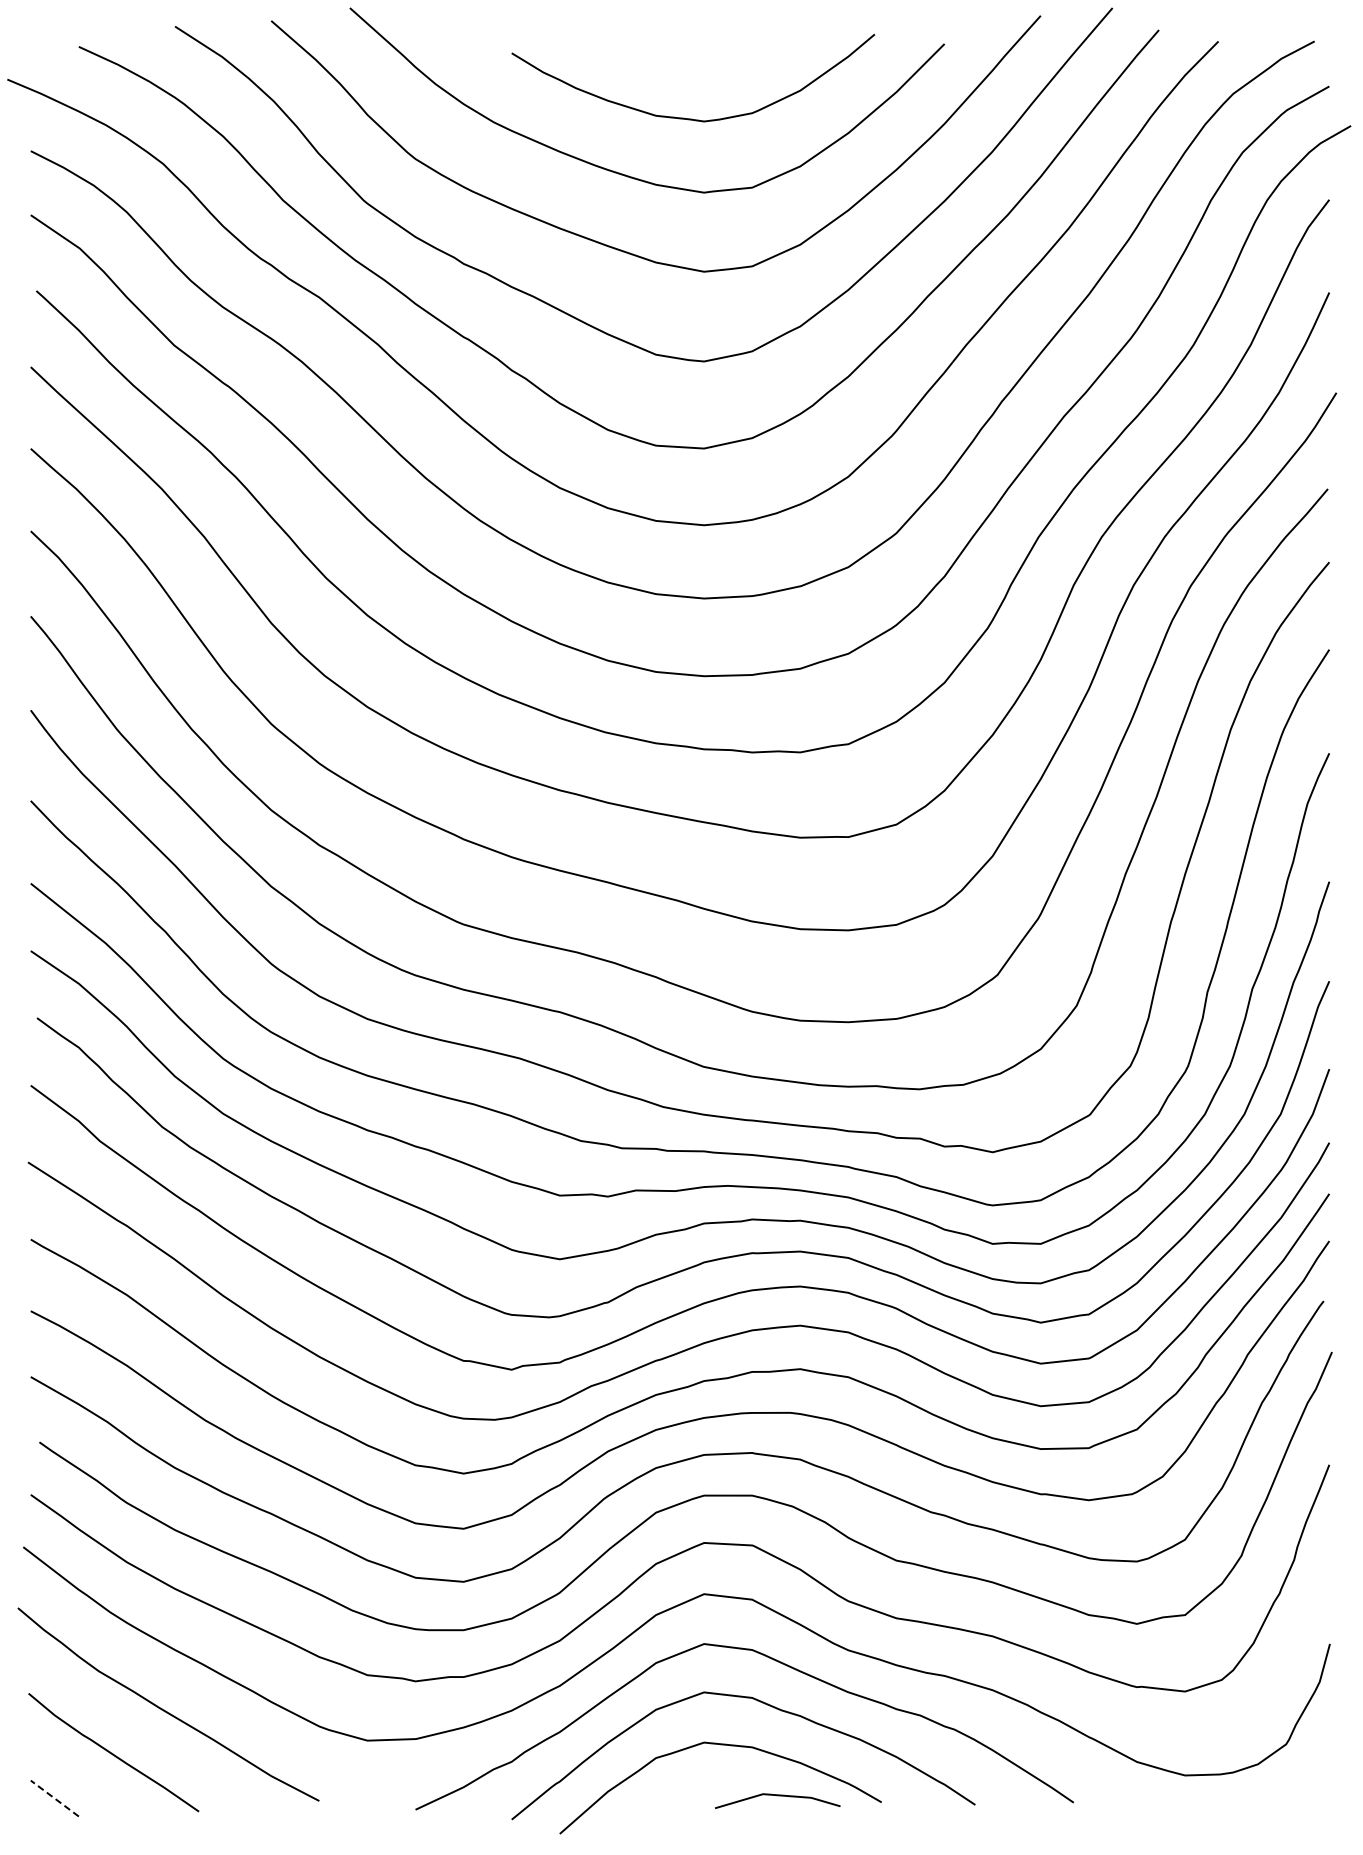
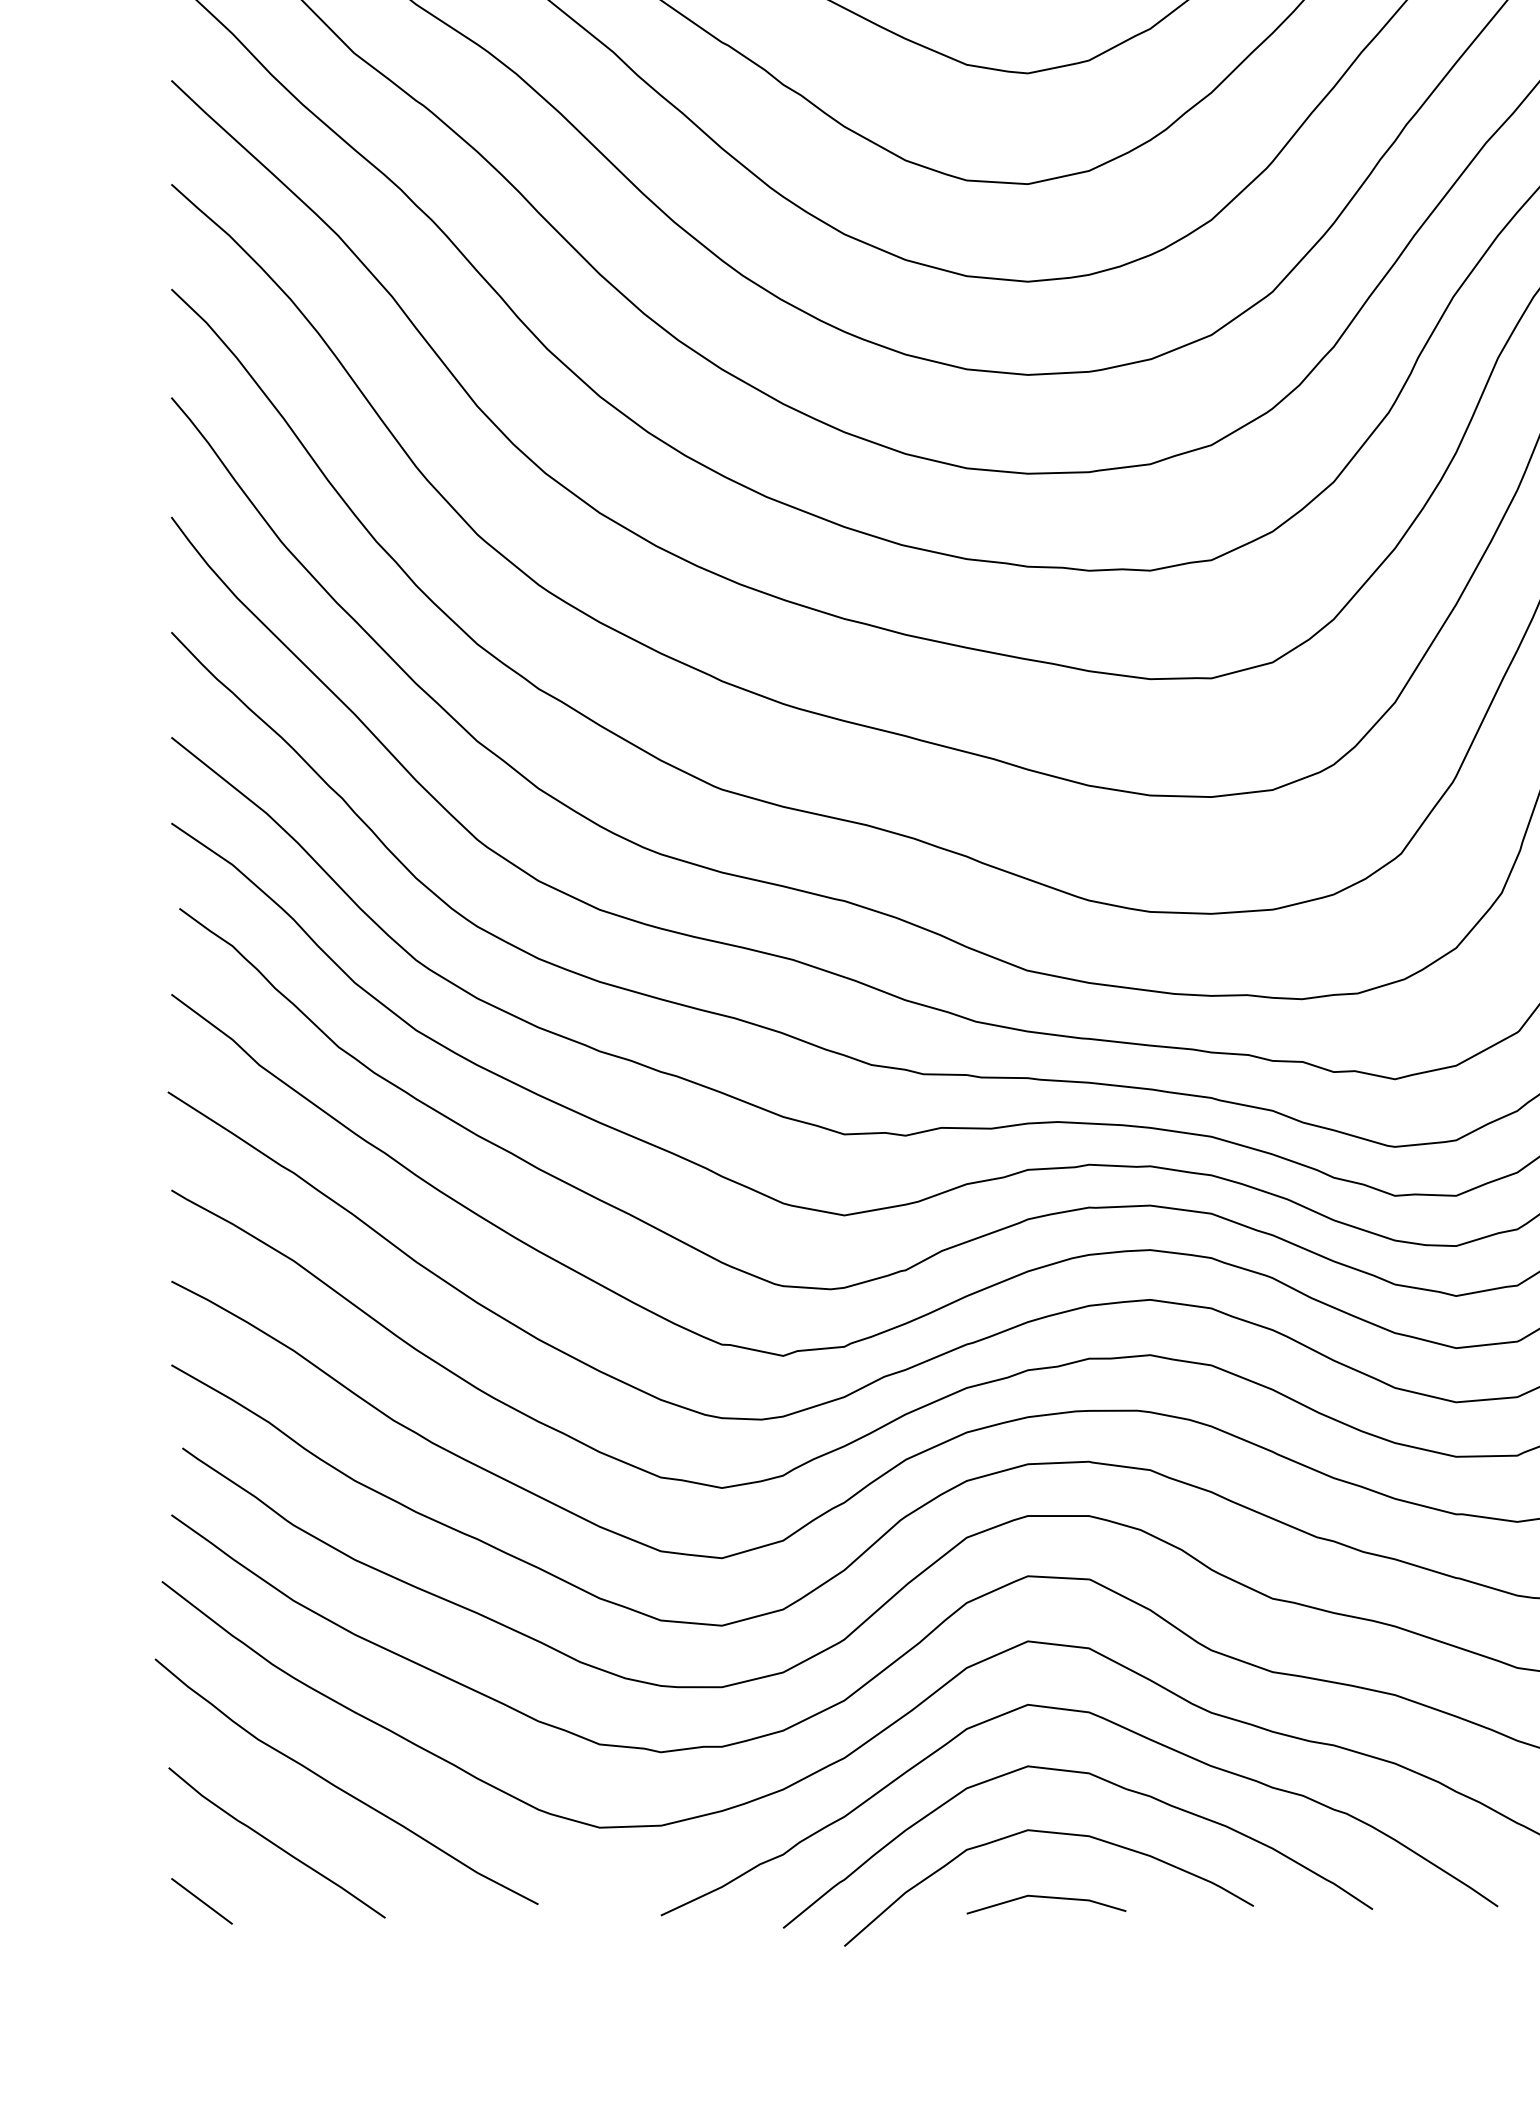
line: (777, 1796) -> (1046, 1898), moved
line: (54, 1798) -> (201, 1901), dashed -> solid

